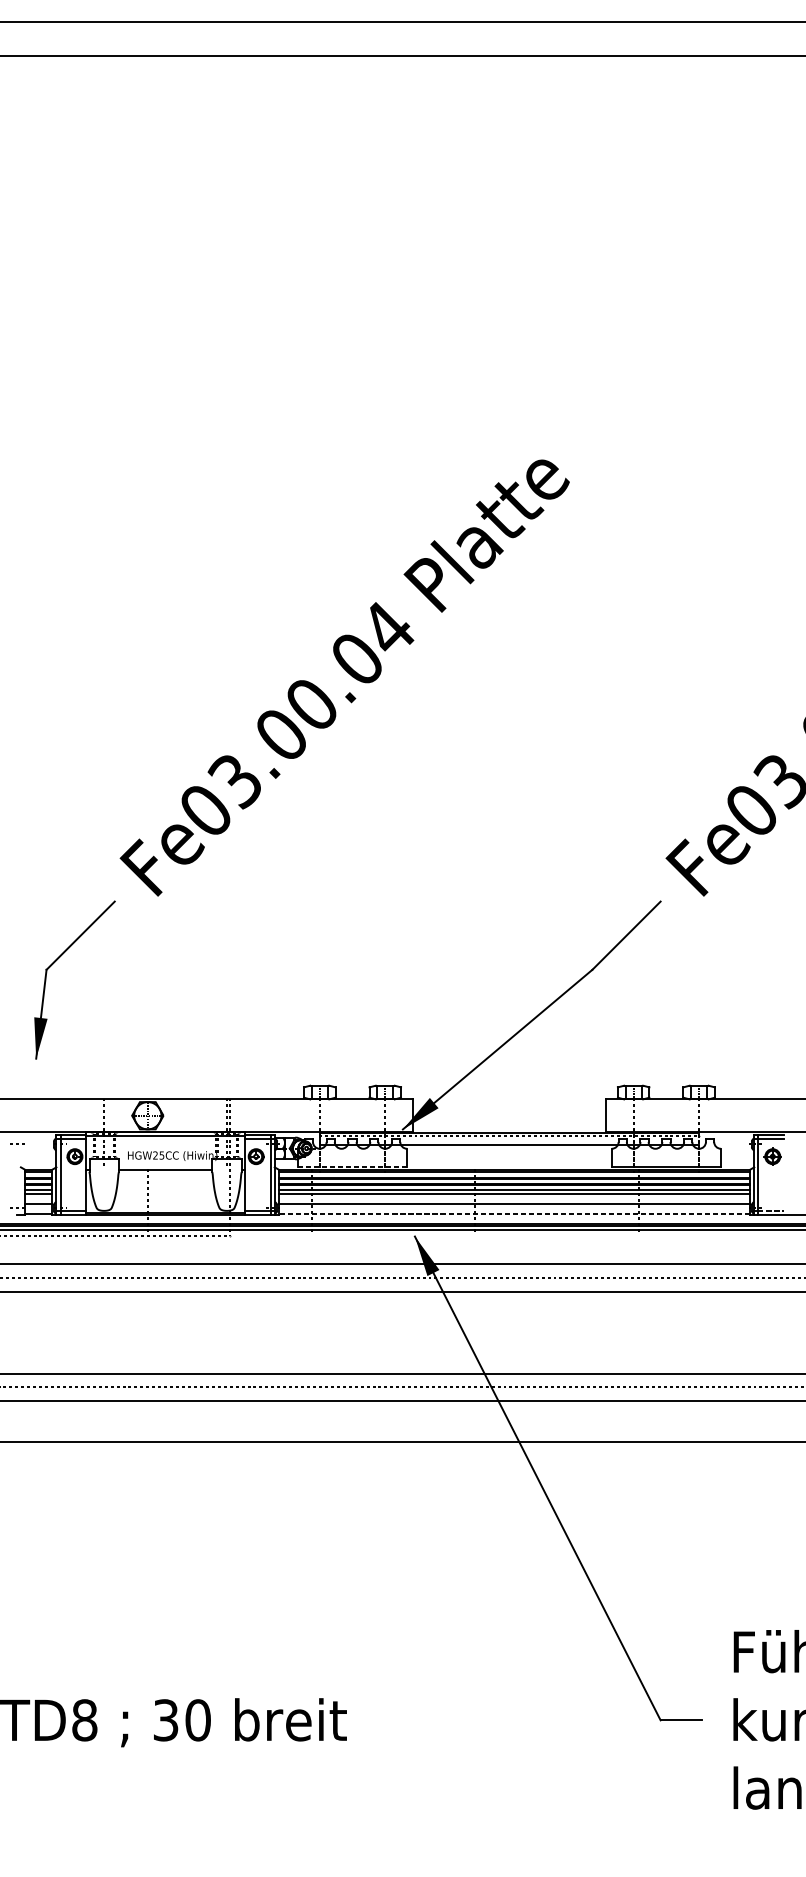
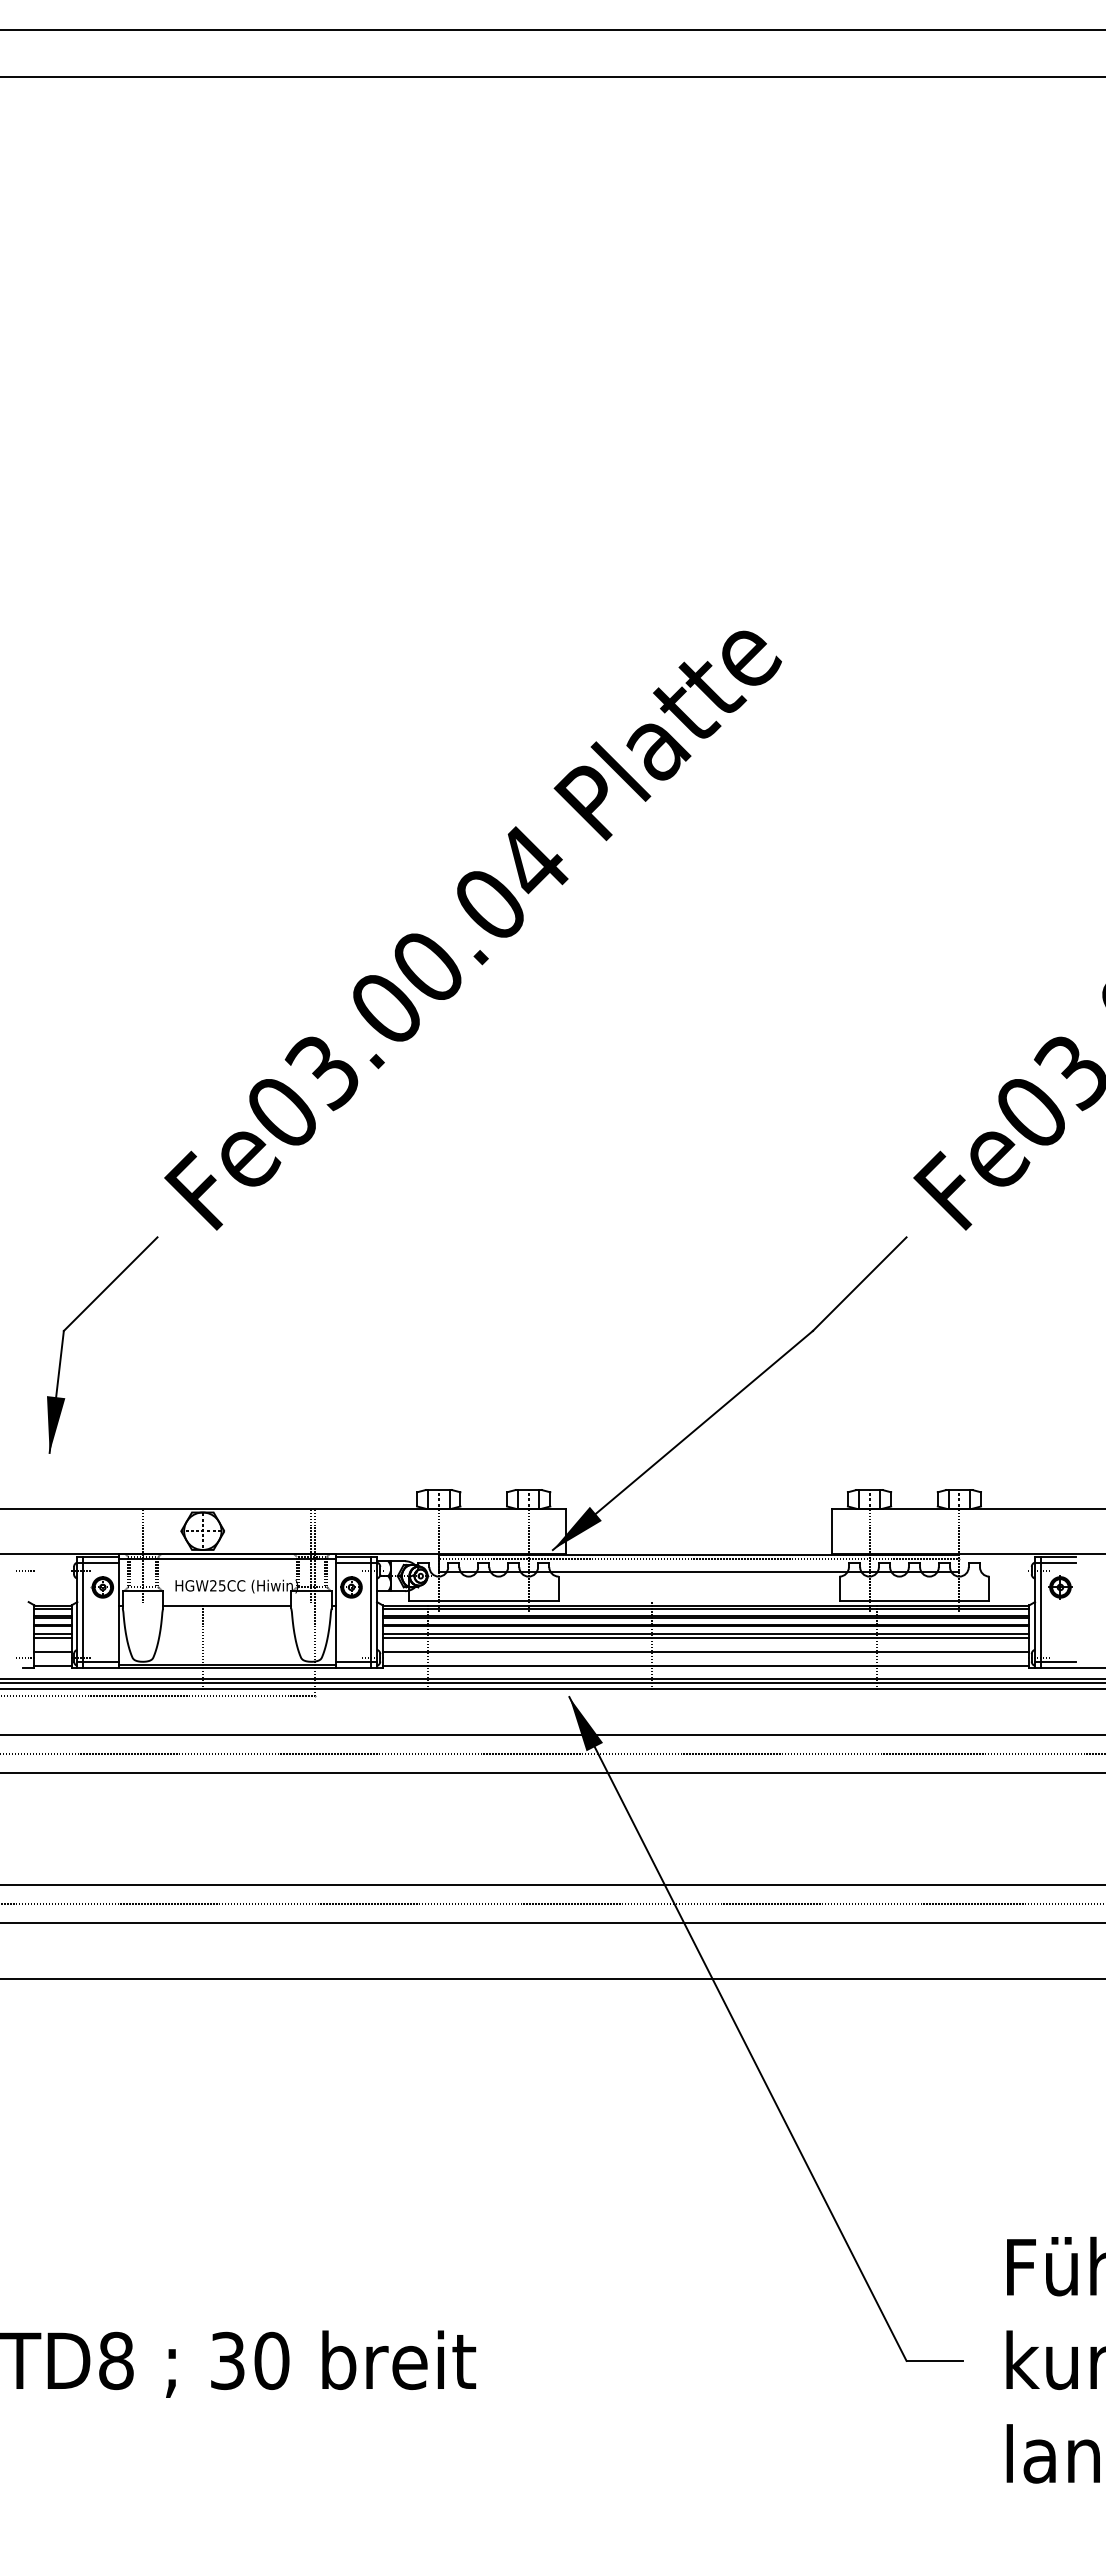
line: (352, 1166) -> (483, 1600), dashed -> solid
line: (771, 1211) -> (1058, 1662), dashed -> solid
line: (514, 1213) -> (705, 1665), dashed -> solid

